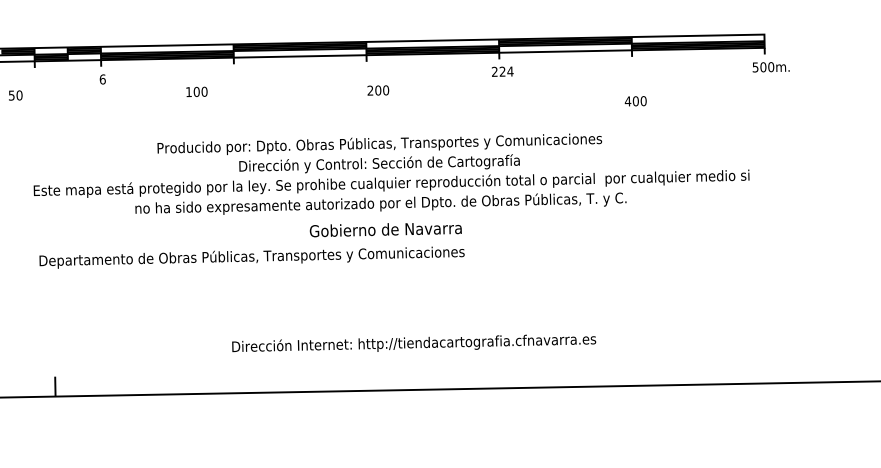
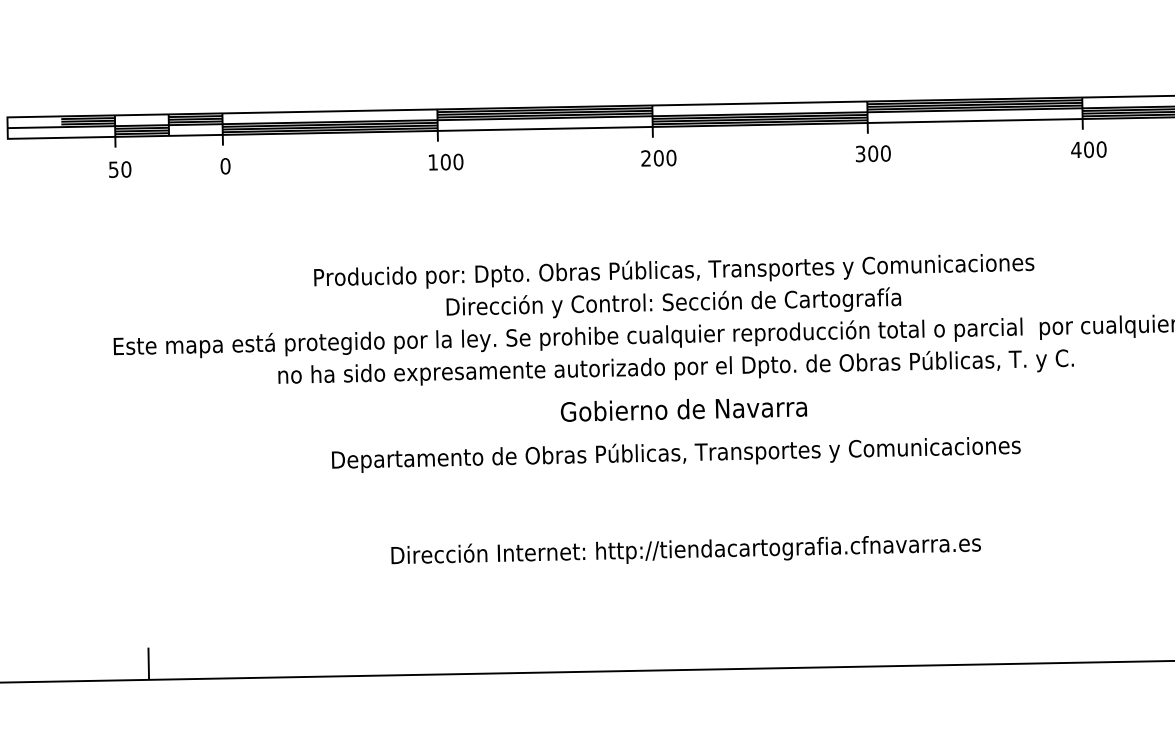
text: (502, 71) -> (872, 153), 224 -> 300
text: (102, 79) -> (225, 166), 6 -> 0
text: (378, 90) -> (659, 158), moved
text: (196, 91) -> (445, 161), moved
text: (15, 95) -> (119, 169), moved
text: (635, 101) -> (1088, 150), moved
text: (251, 257) -> (675, 454), moved
text: (414, 343) -> (686, 550), moved

